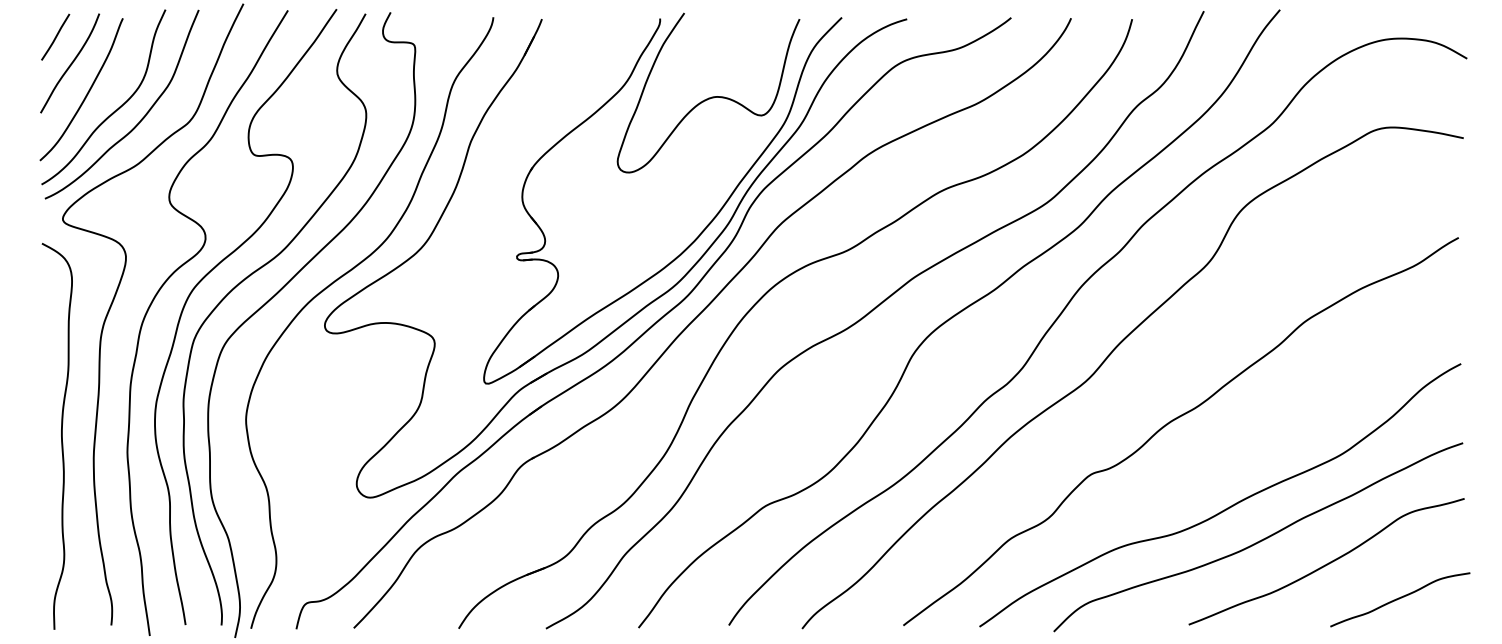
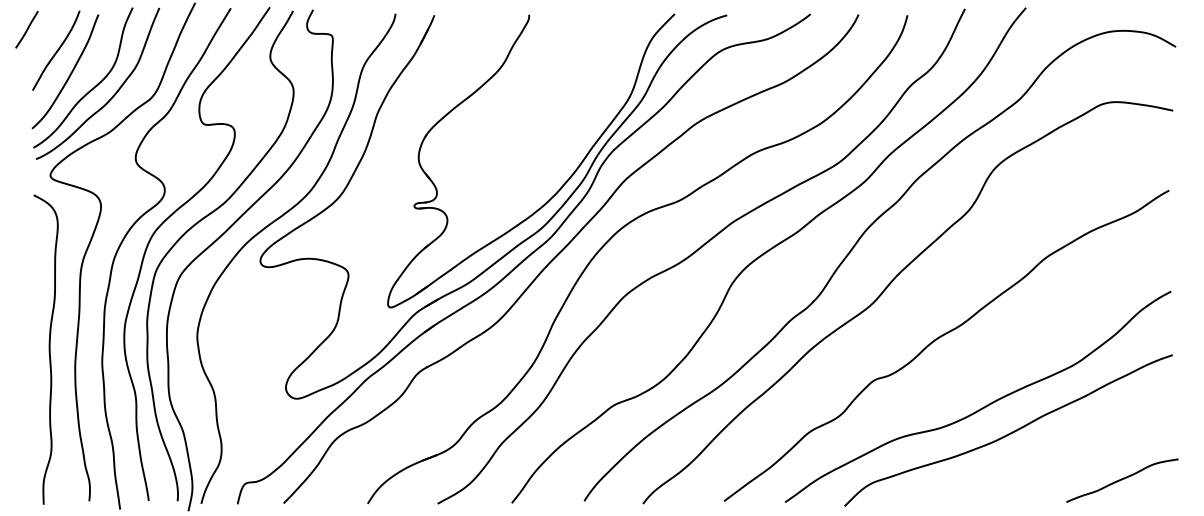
line: (55, 36) -> (26, 29), moved
curve: (708, 97) -> (567, 78), removed
curve: (1326, 563) -> (1063, 451), removed

